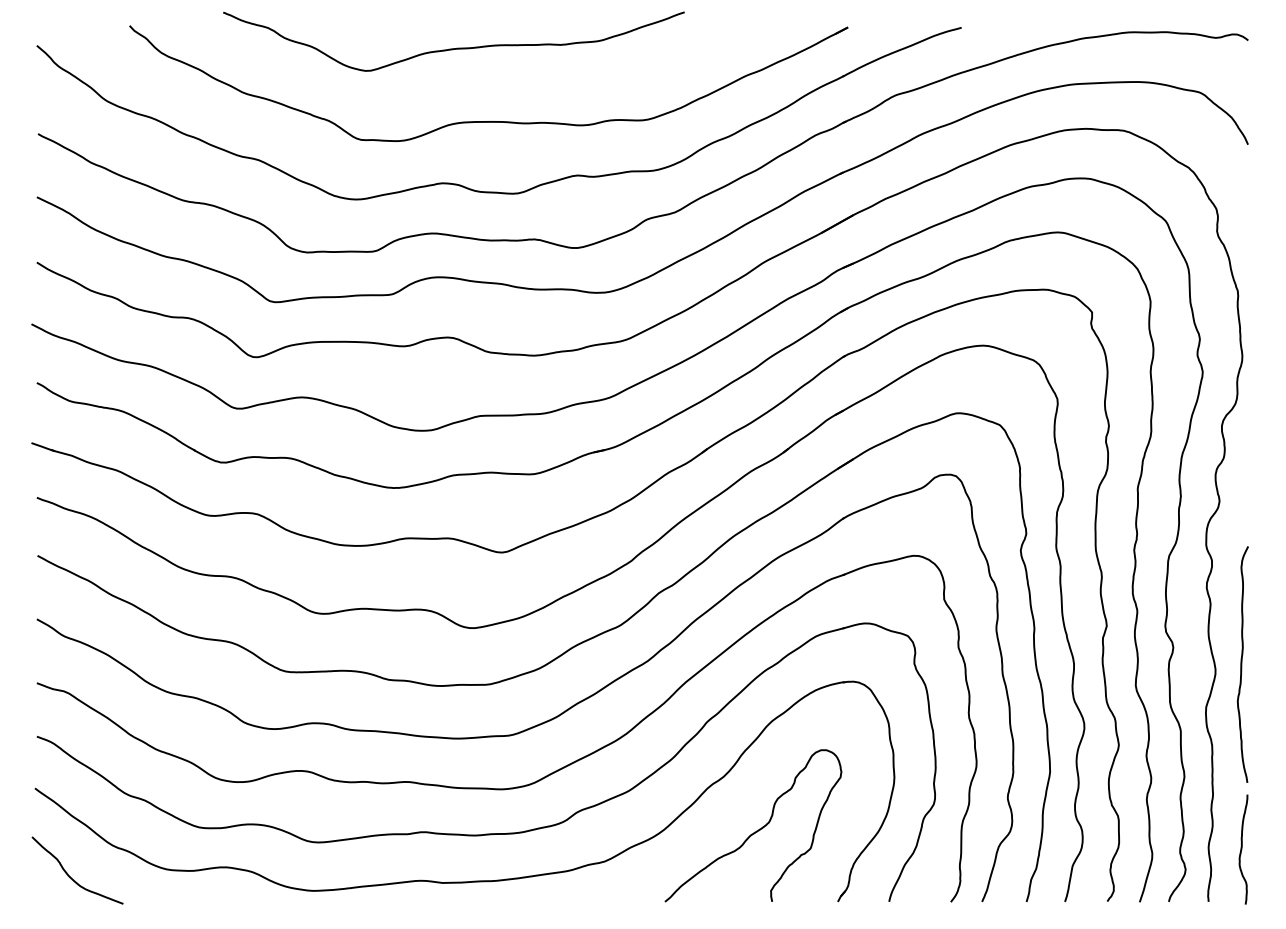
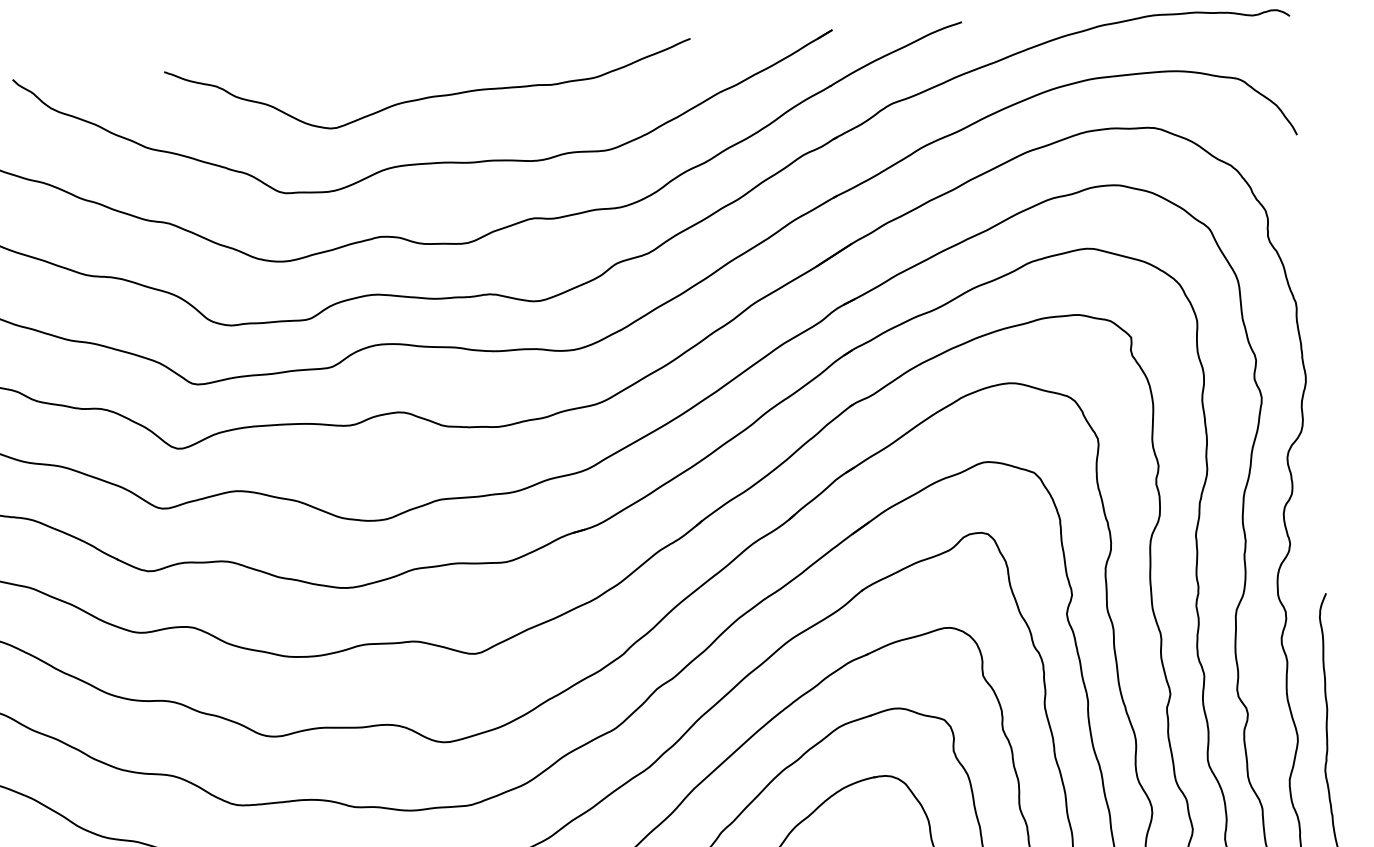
curve: (456, 47) -> (432, 95), moved

